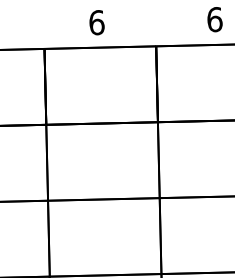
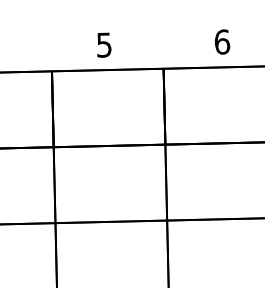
text: (97, 22) -> (104, 44), 6 -> 5

